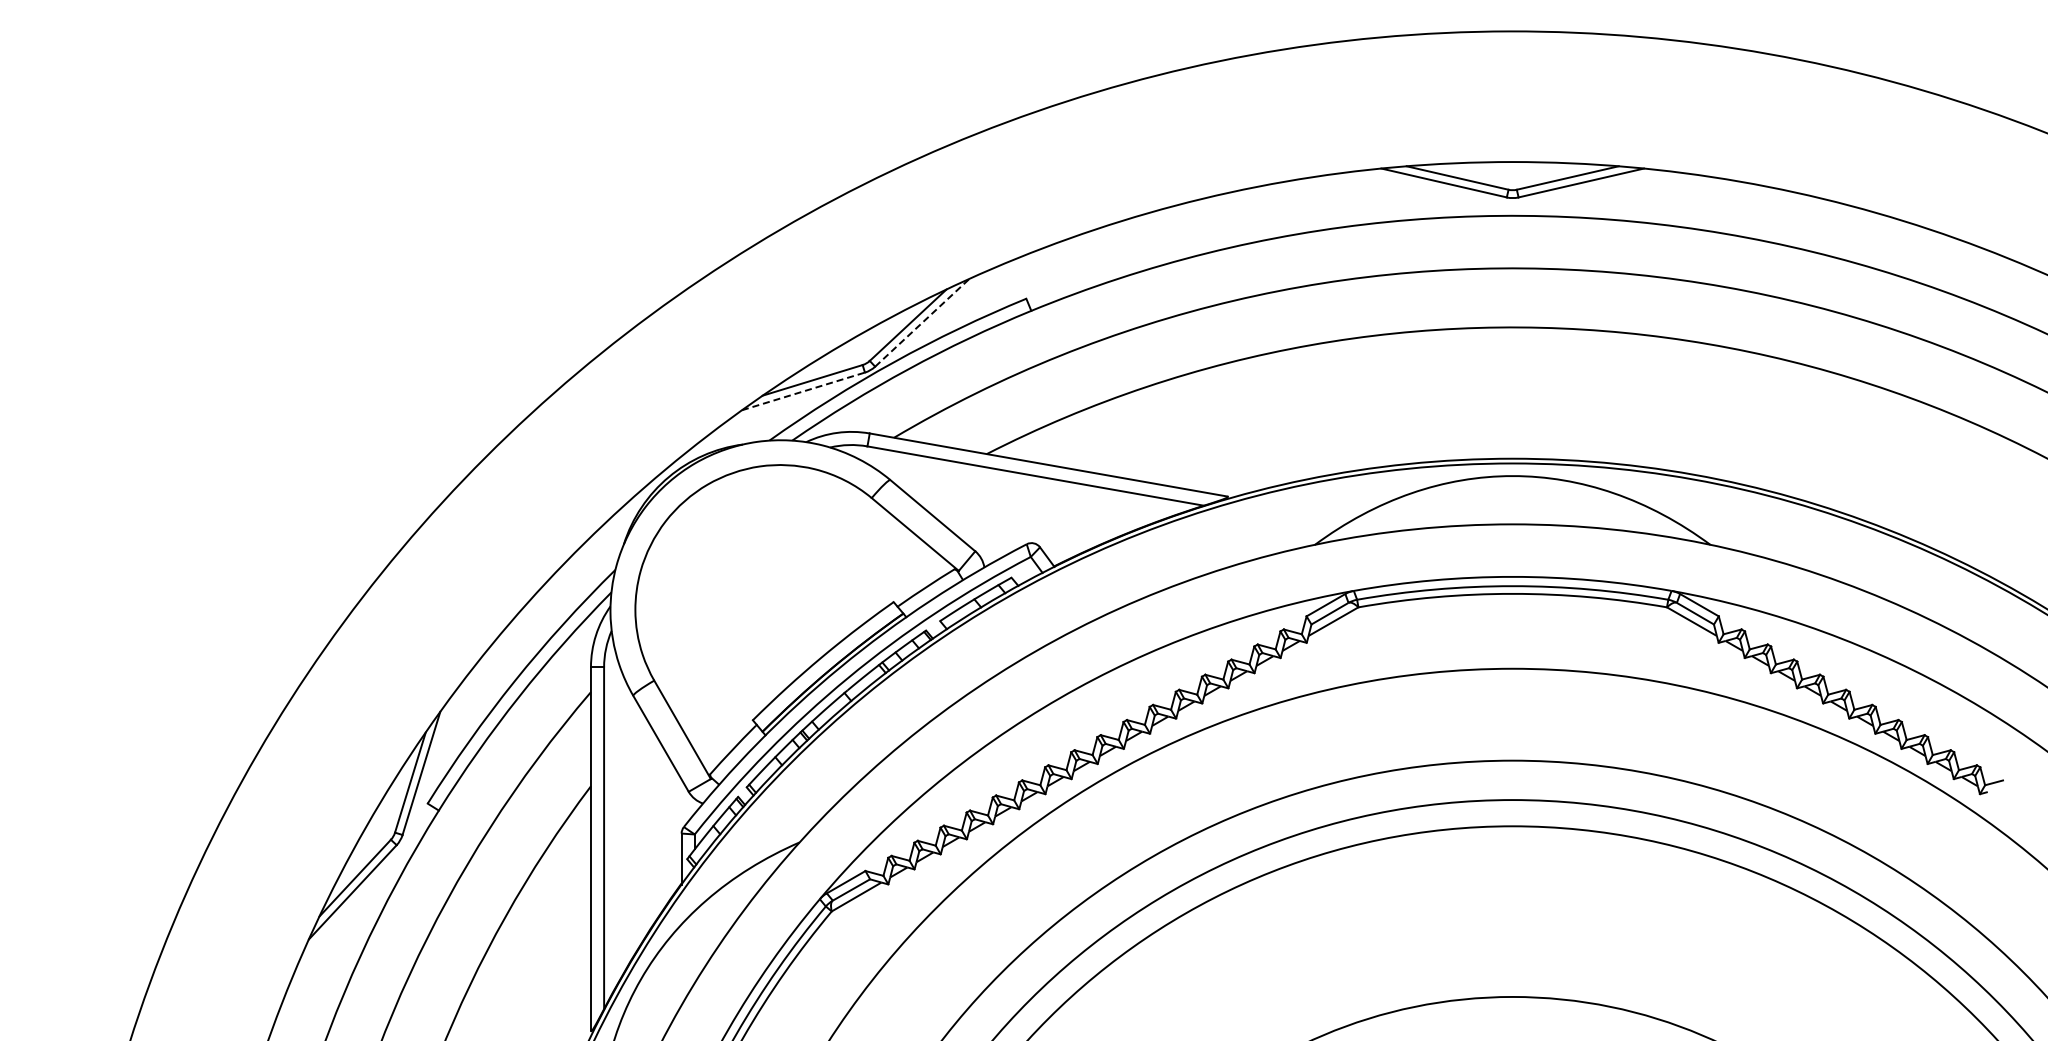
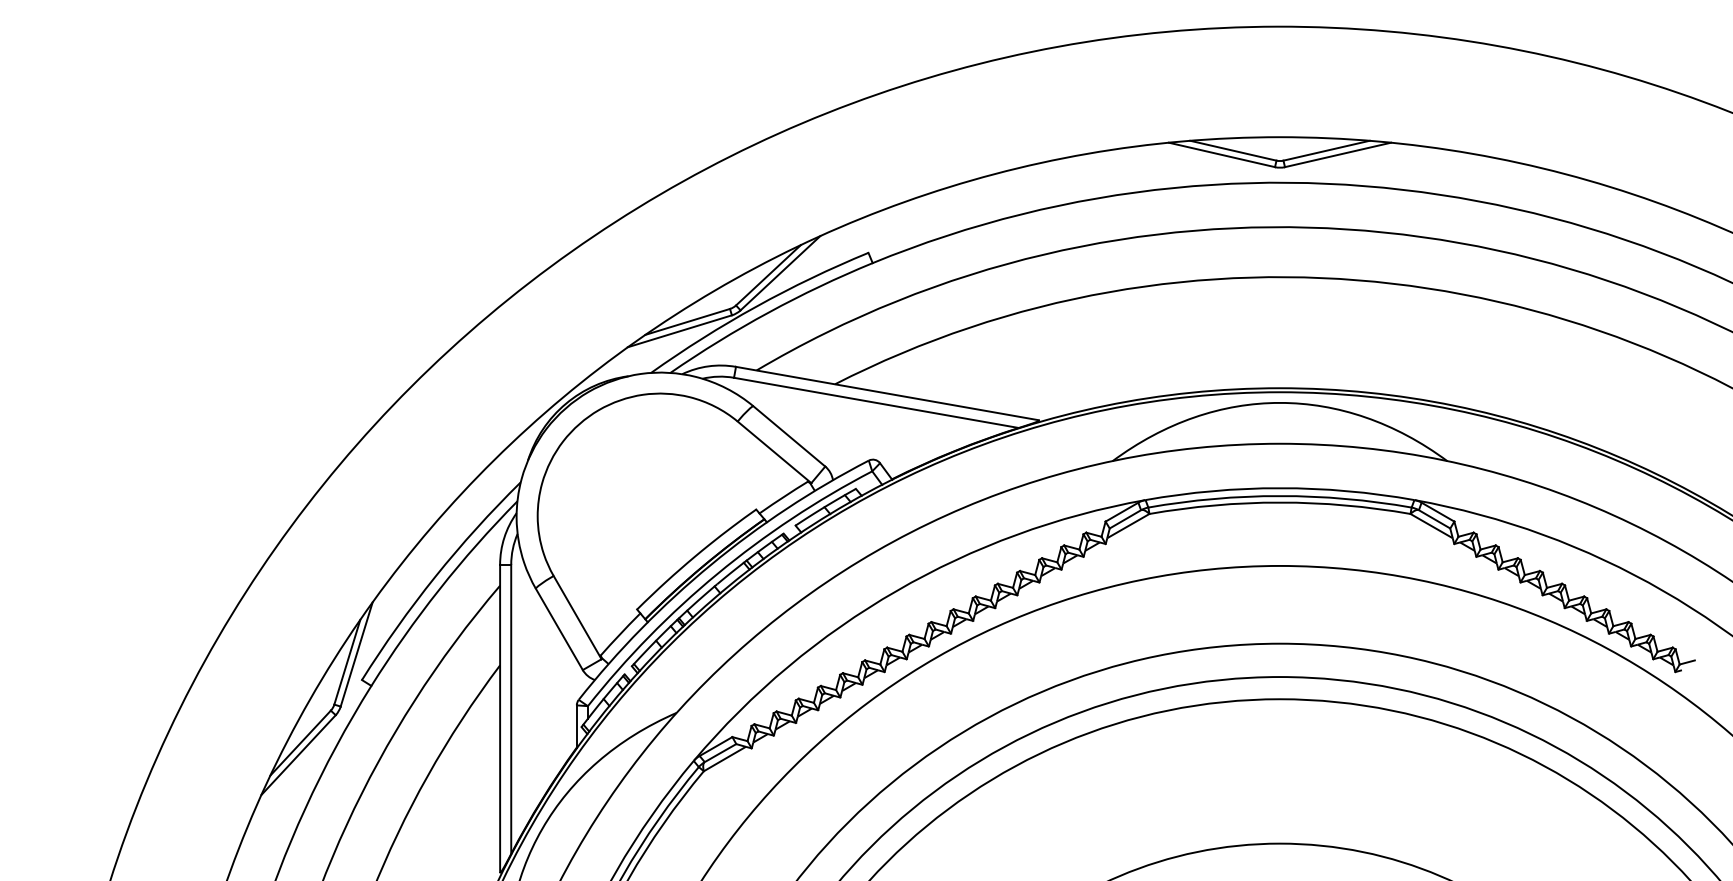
line: (922, 322) -> (780, 272), dashed -> solid
line: (803, 391) -> (679, 331), dashed -> solid

